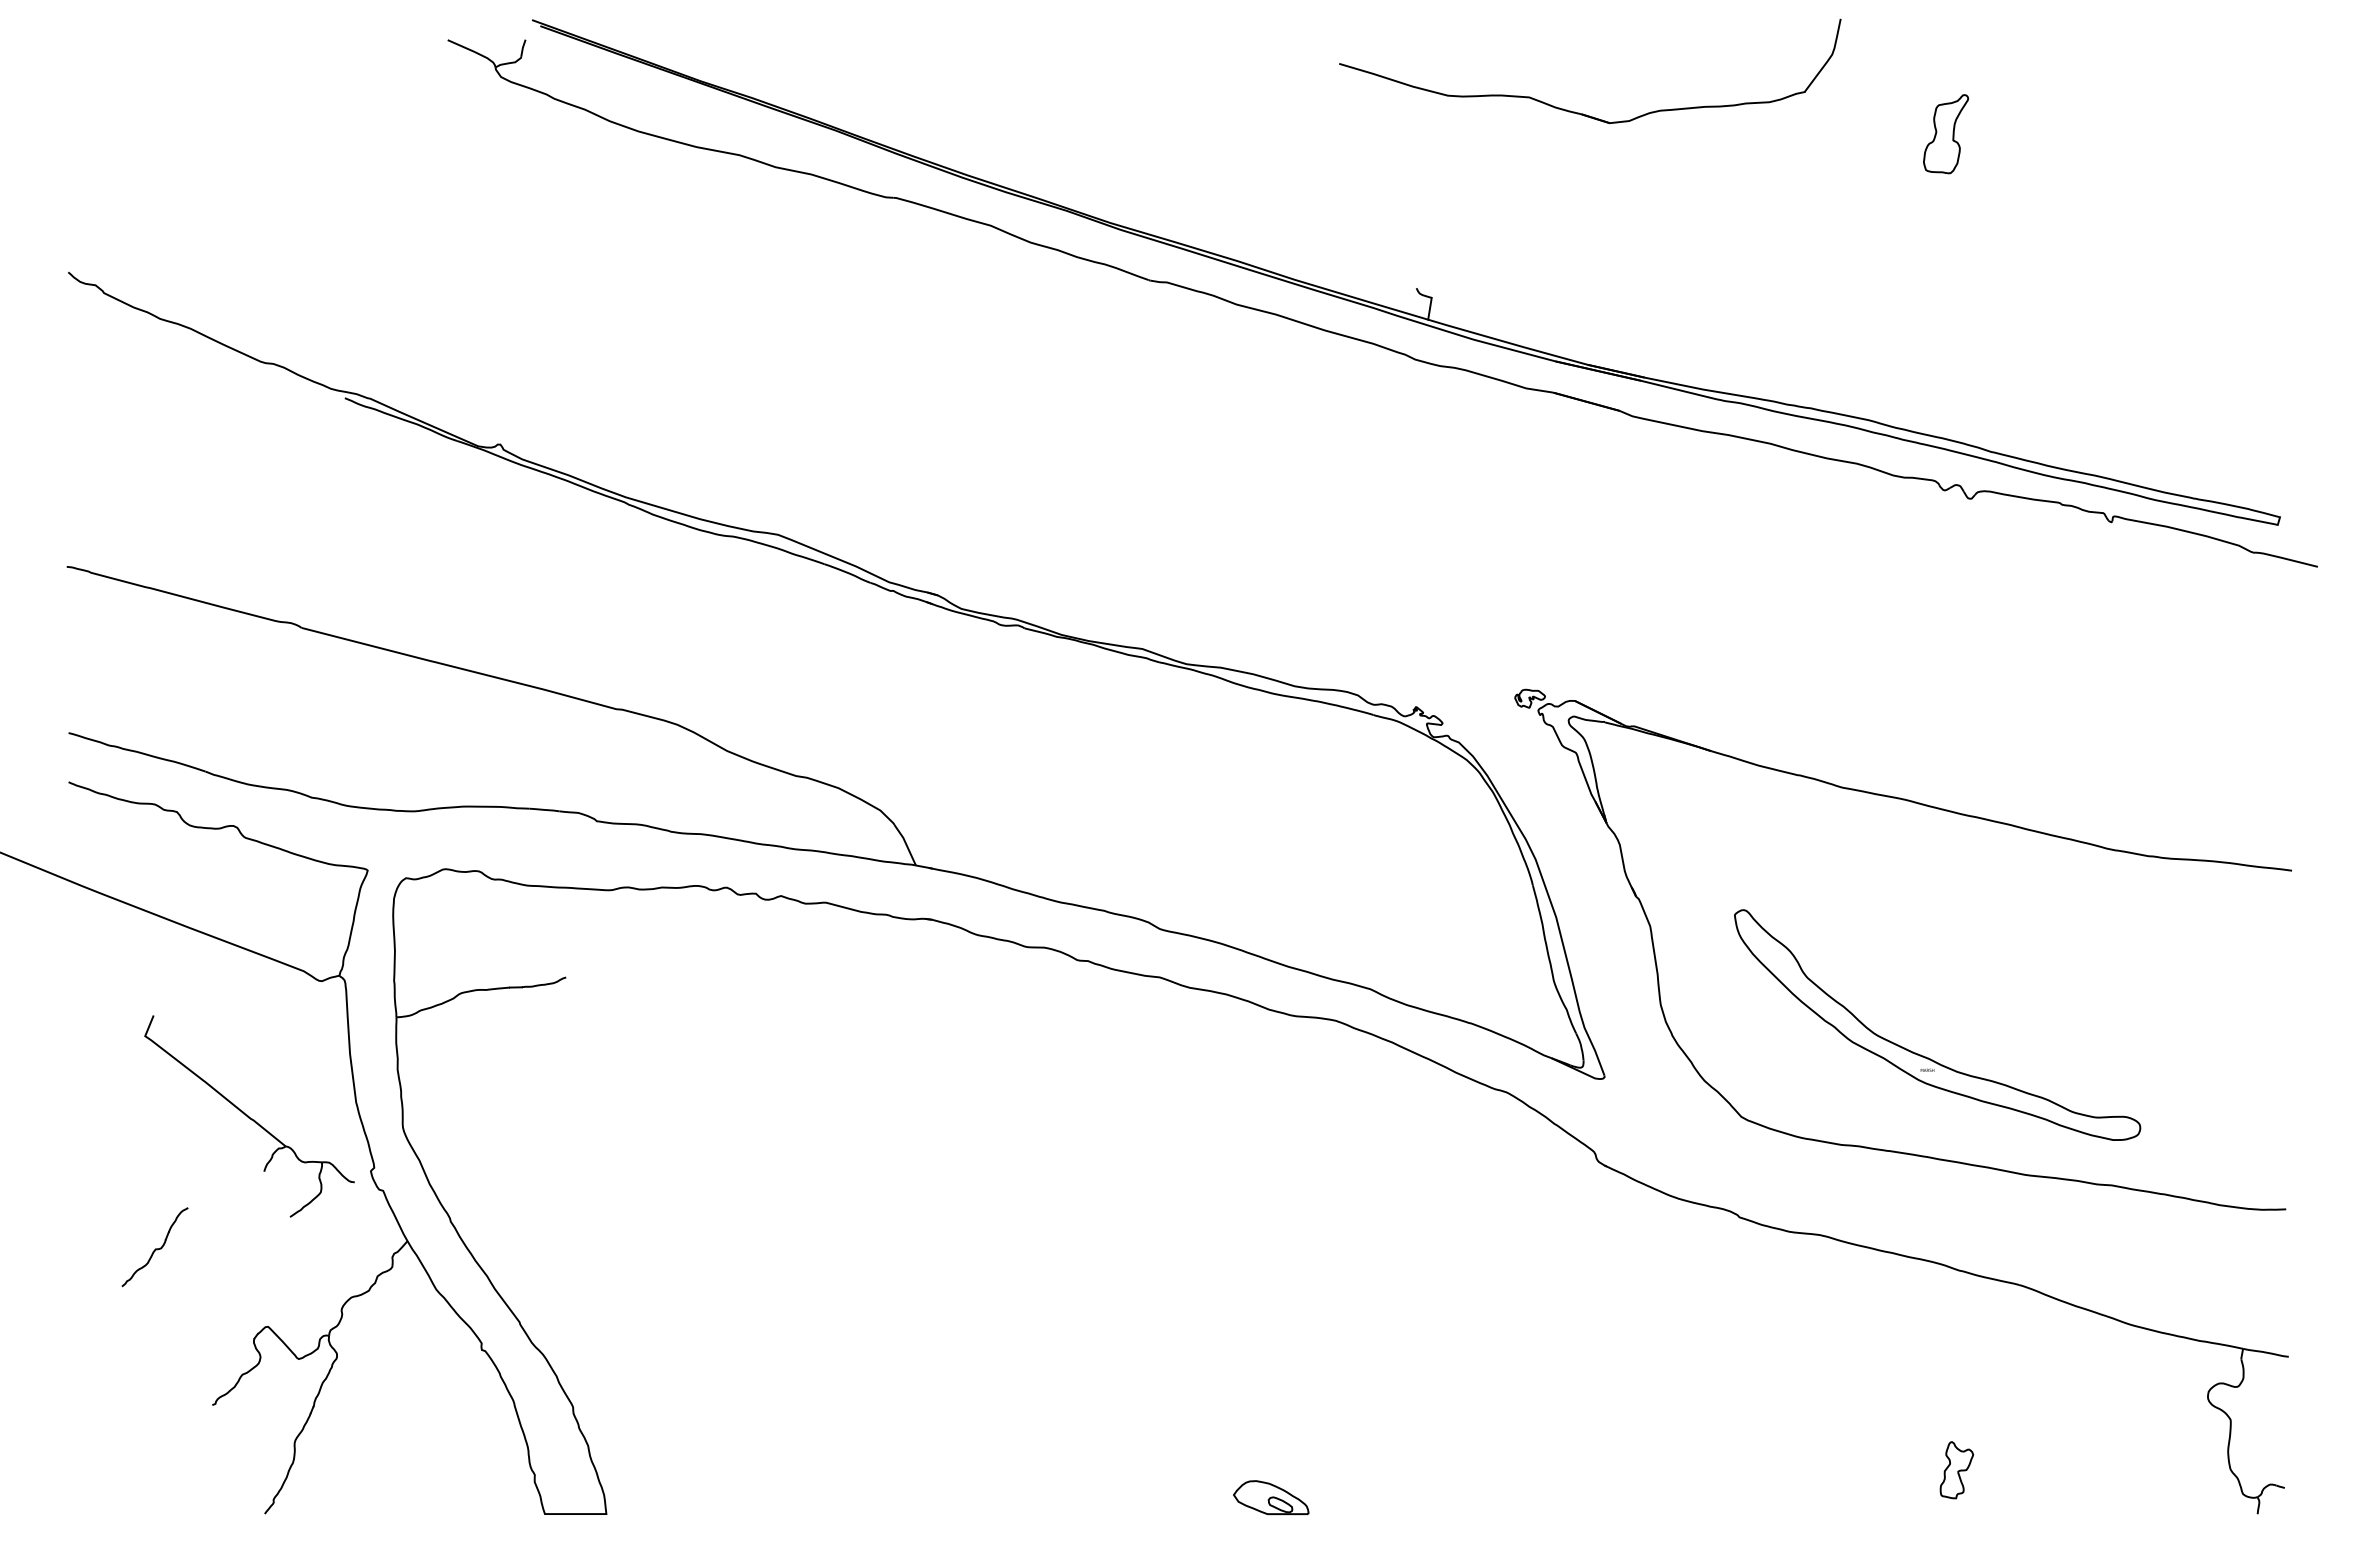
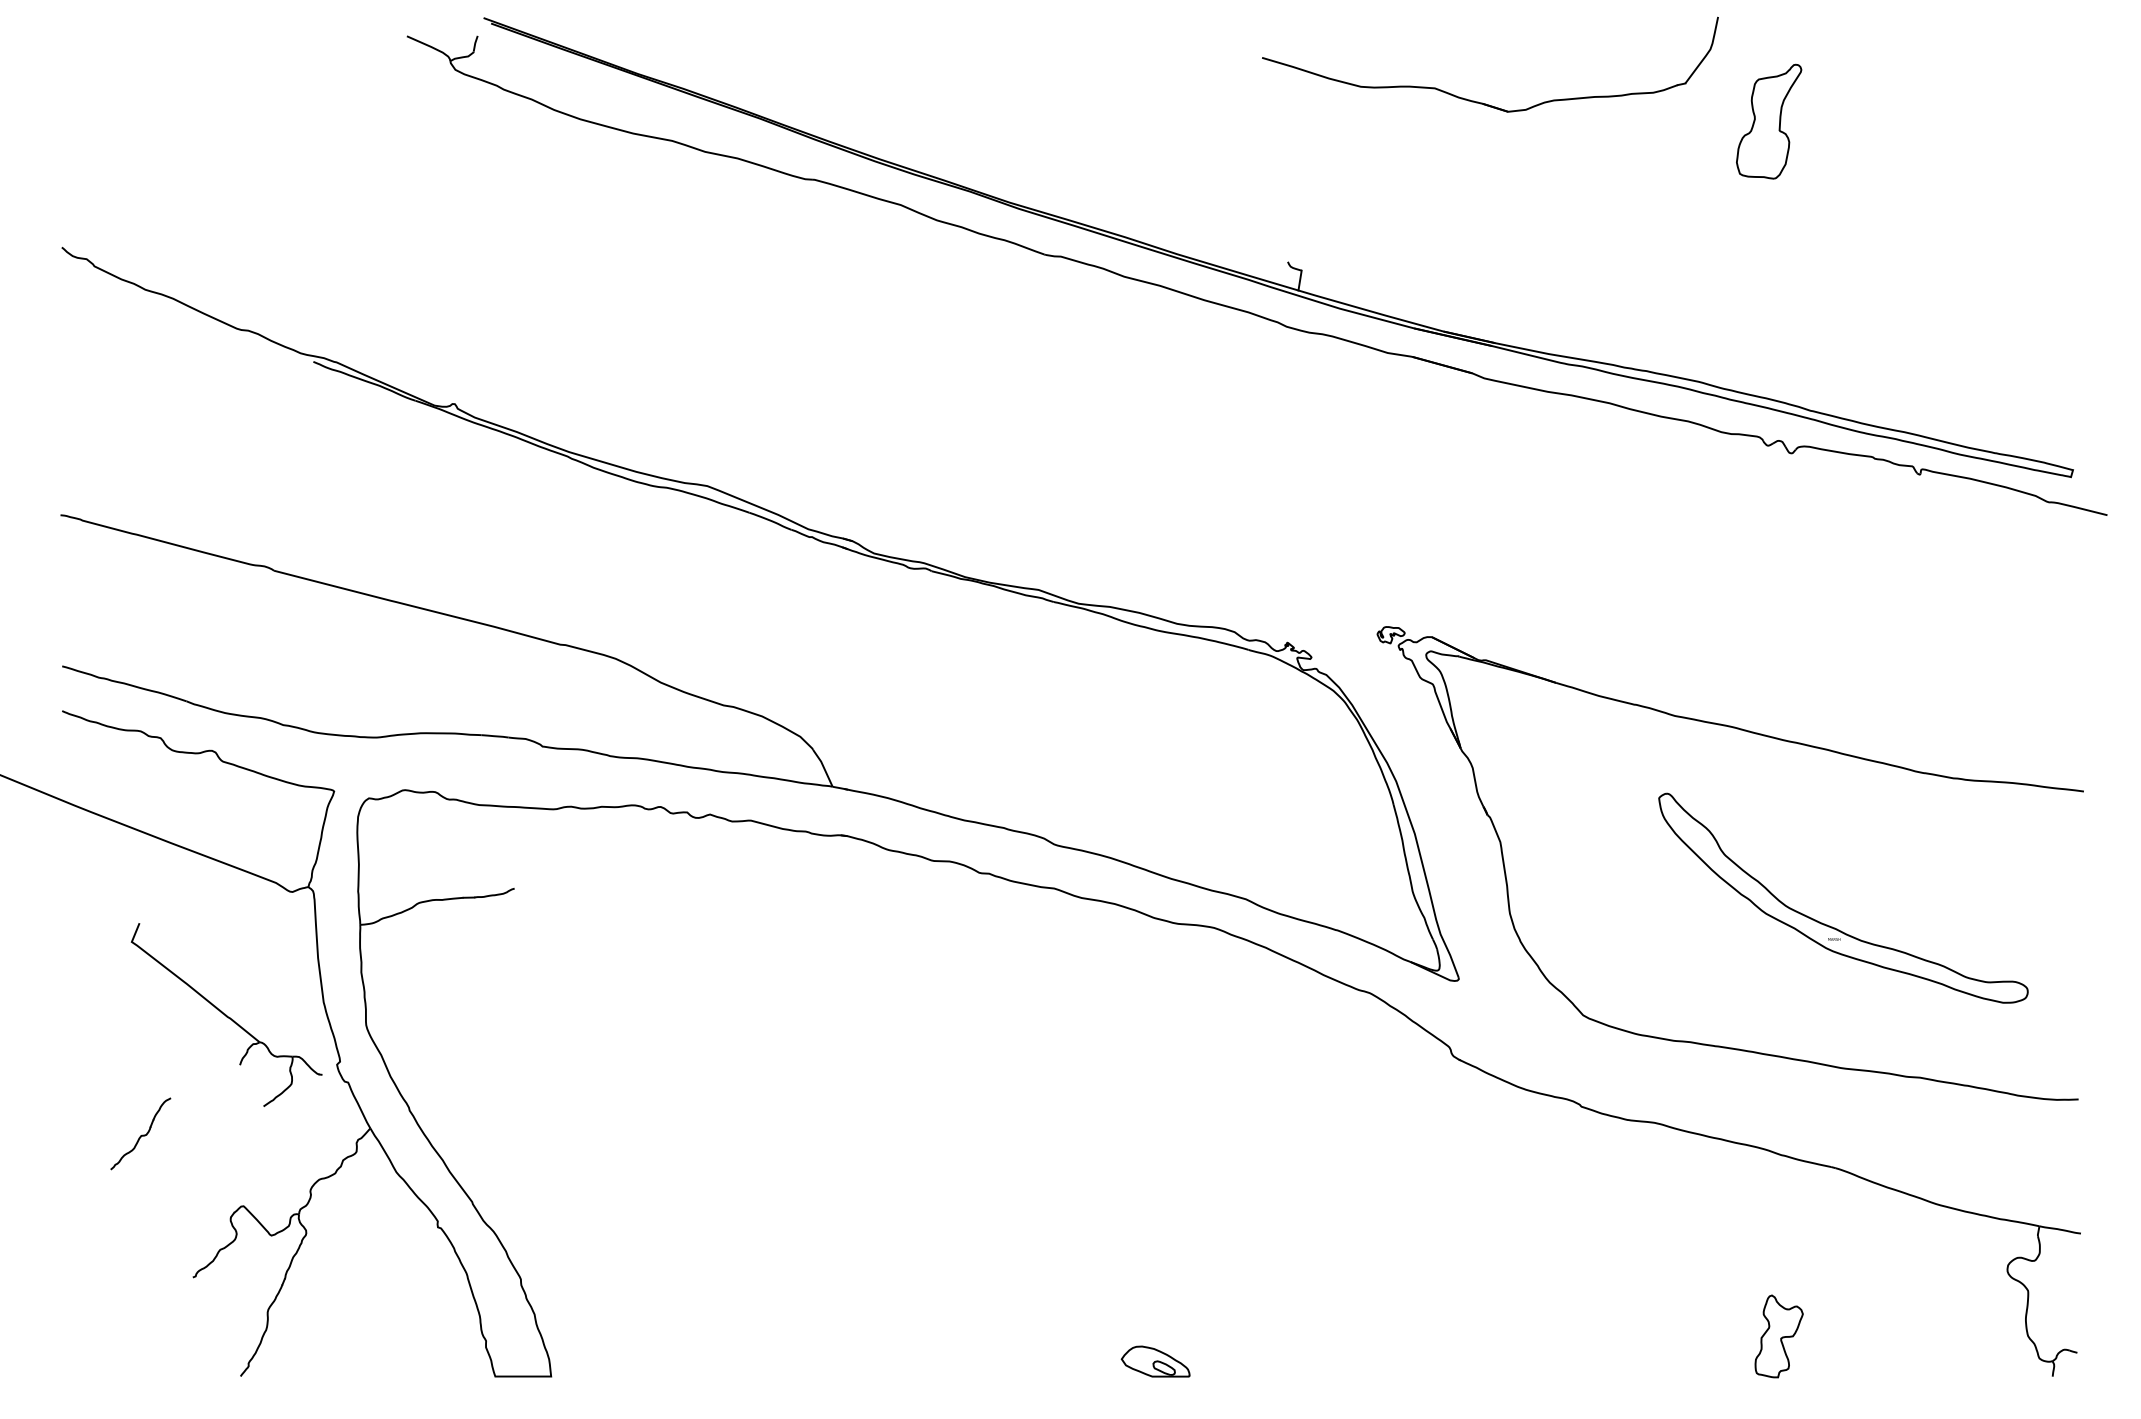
part: (1579, 112) -> (1480, 102), moved
part: (1946, 134) -> (1769, 122), size x1.6
part: (1926, 1056) -> (1833, 926), moved
part: (1956, 1470) -> (1778, 1336), size x1.6

